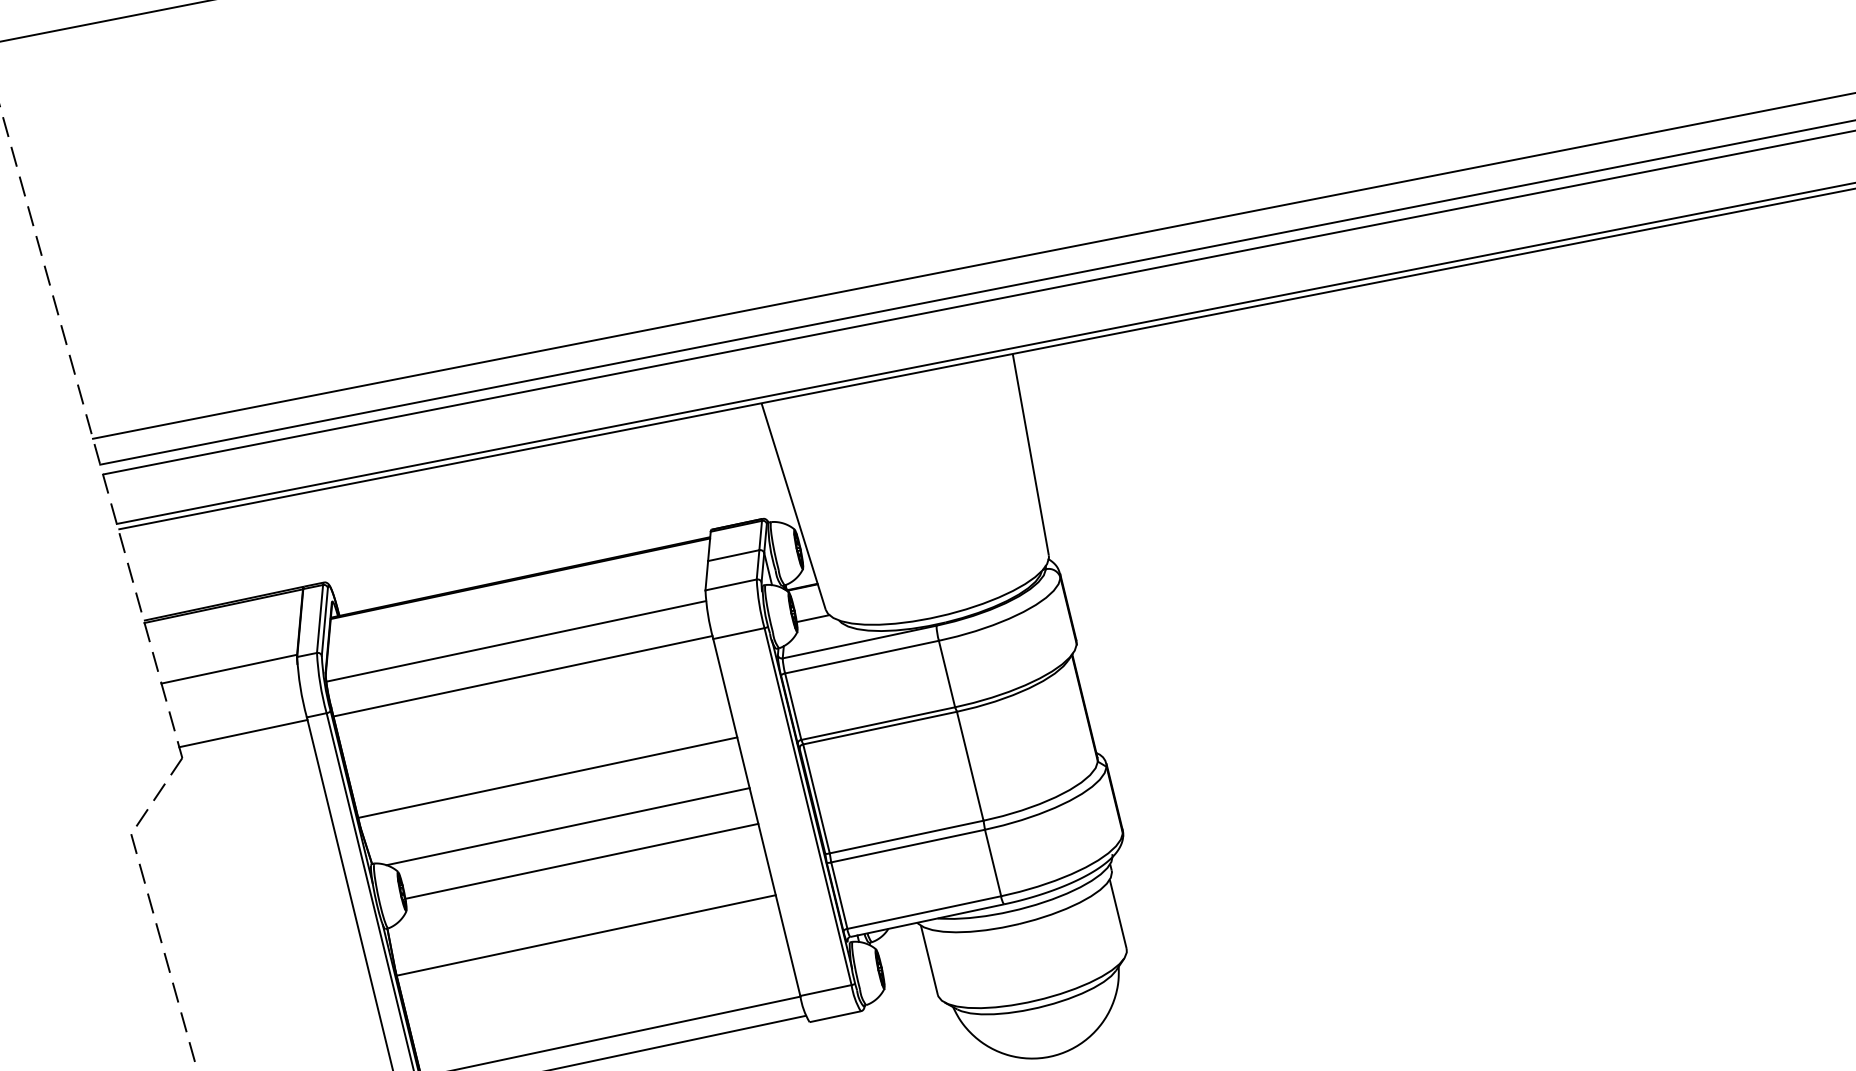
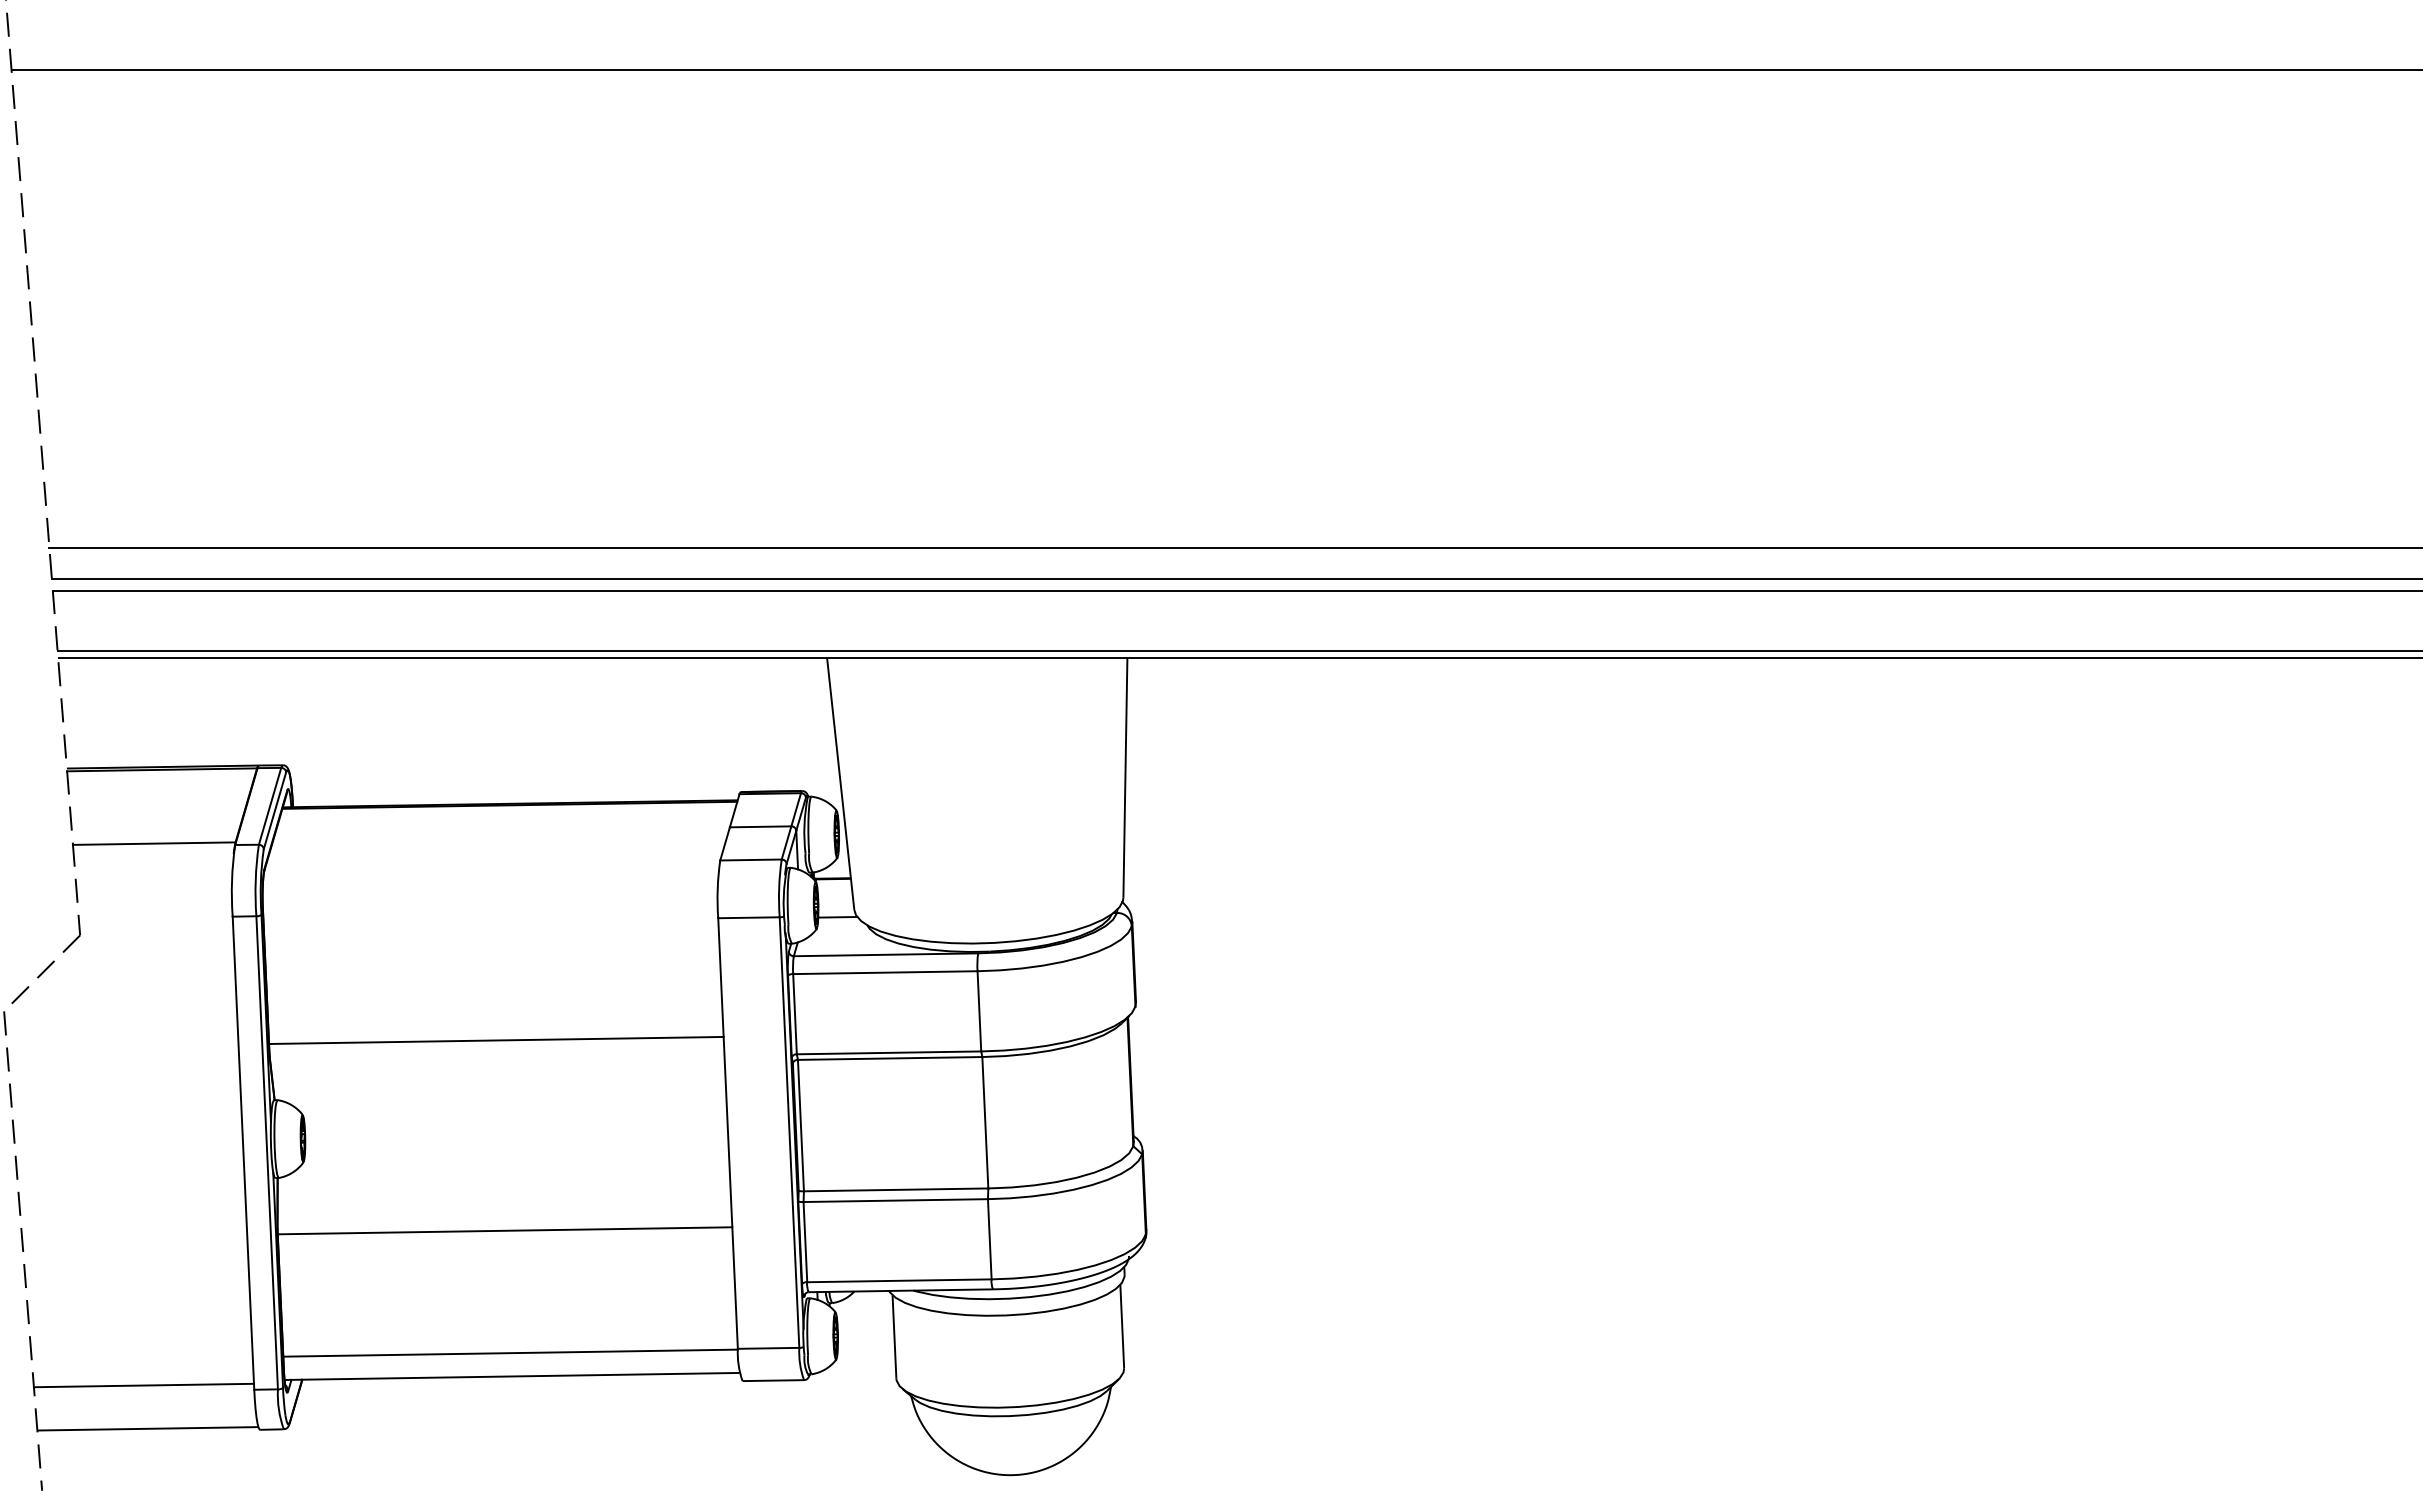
line: (515, 640) -> (490, 875), removed
line: (522, 675) -> (490, 917), removed
line: (242, 733) -> (155, 920), removed
line: (567, 826) -> (508, 1101), removed
line: (581, 861) -> (516, 1144), removed

